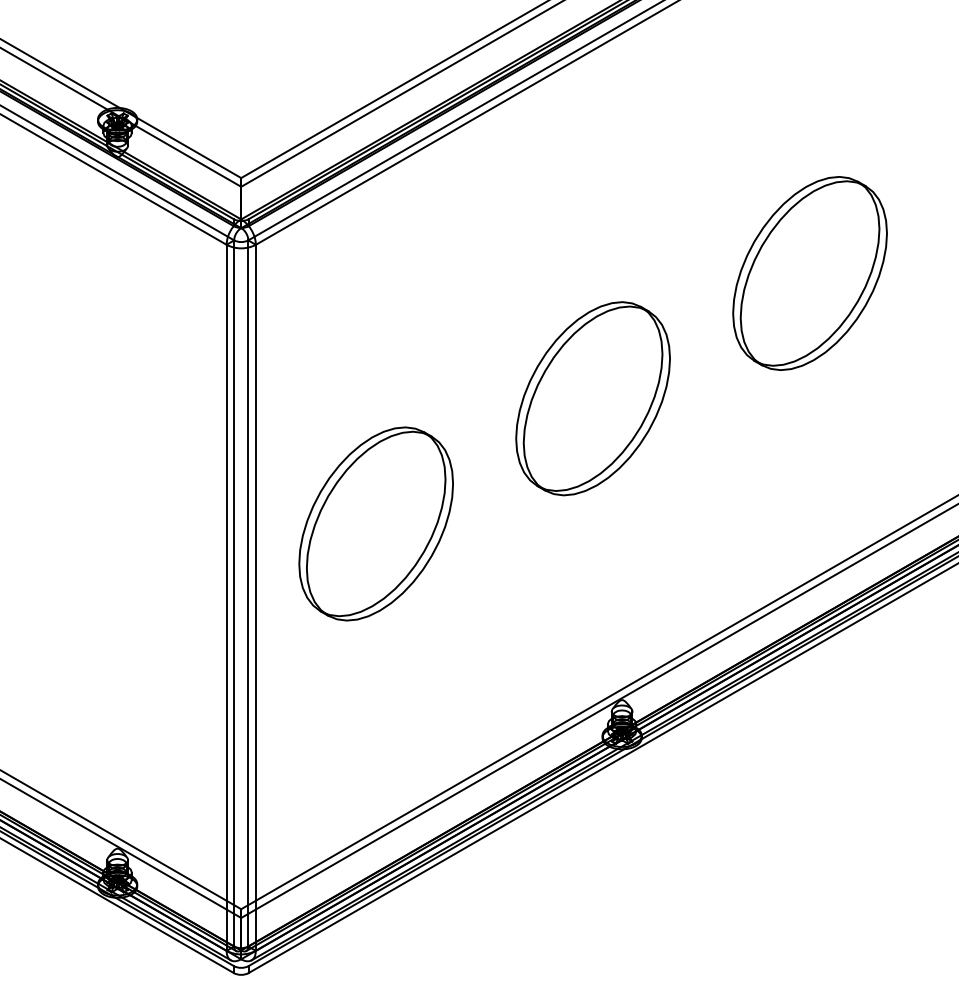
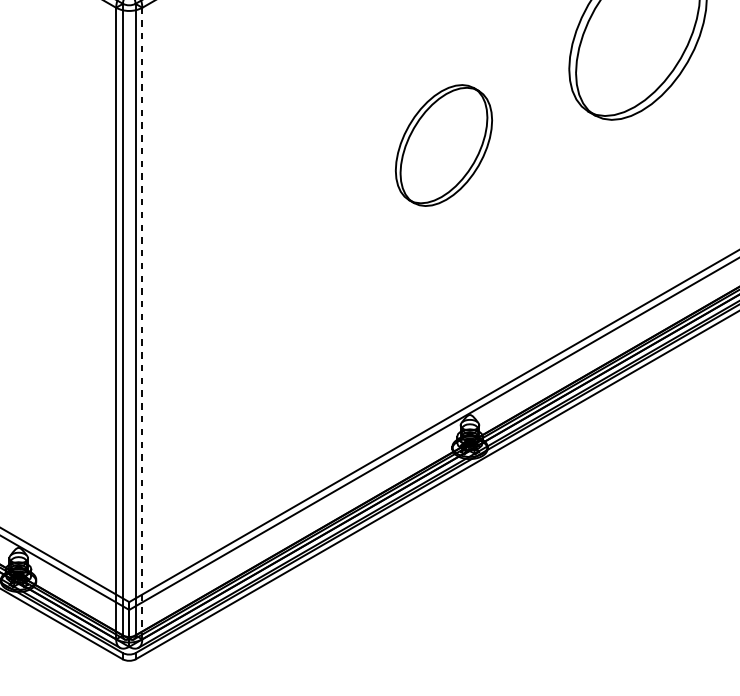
part: (592, 398) -> (443, 145), size x0.7
part: (375, 523) -> (249, 257), removed
line: (255, 597) -> (142, 323), solid -> dashed

